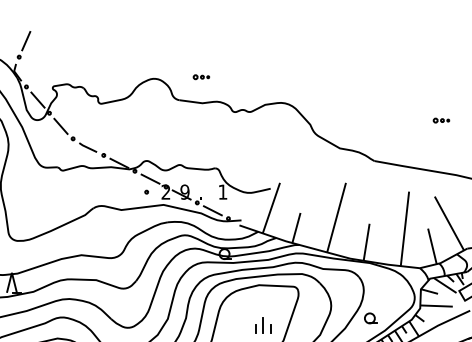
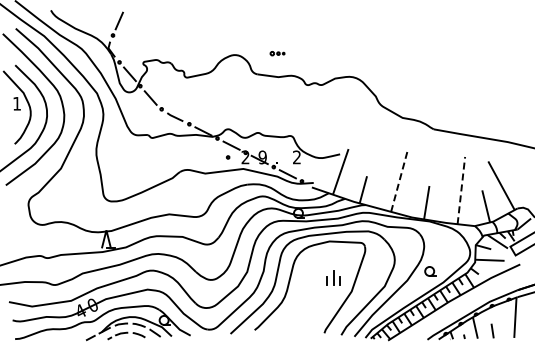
part: (441, 120) -> (494, 92), removed
text: (222, 192) -> (296, 157), 1 -> 2
line: (336, 217) -> (399, 180), solid -> dashed
line: (405, 228) -> (461, 190), solid -> dashed

